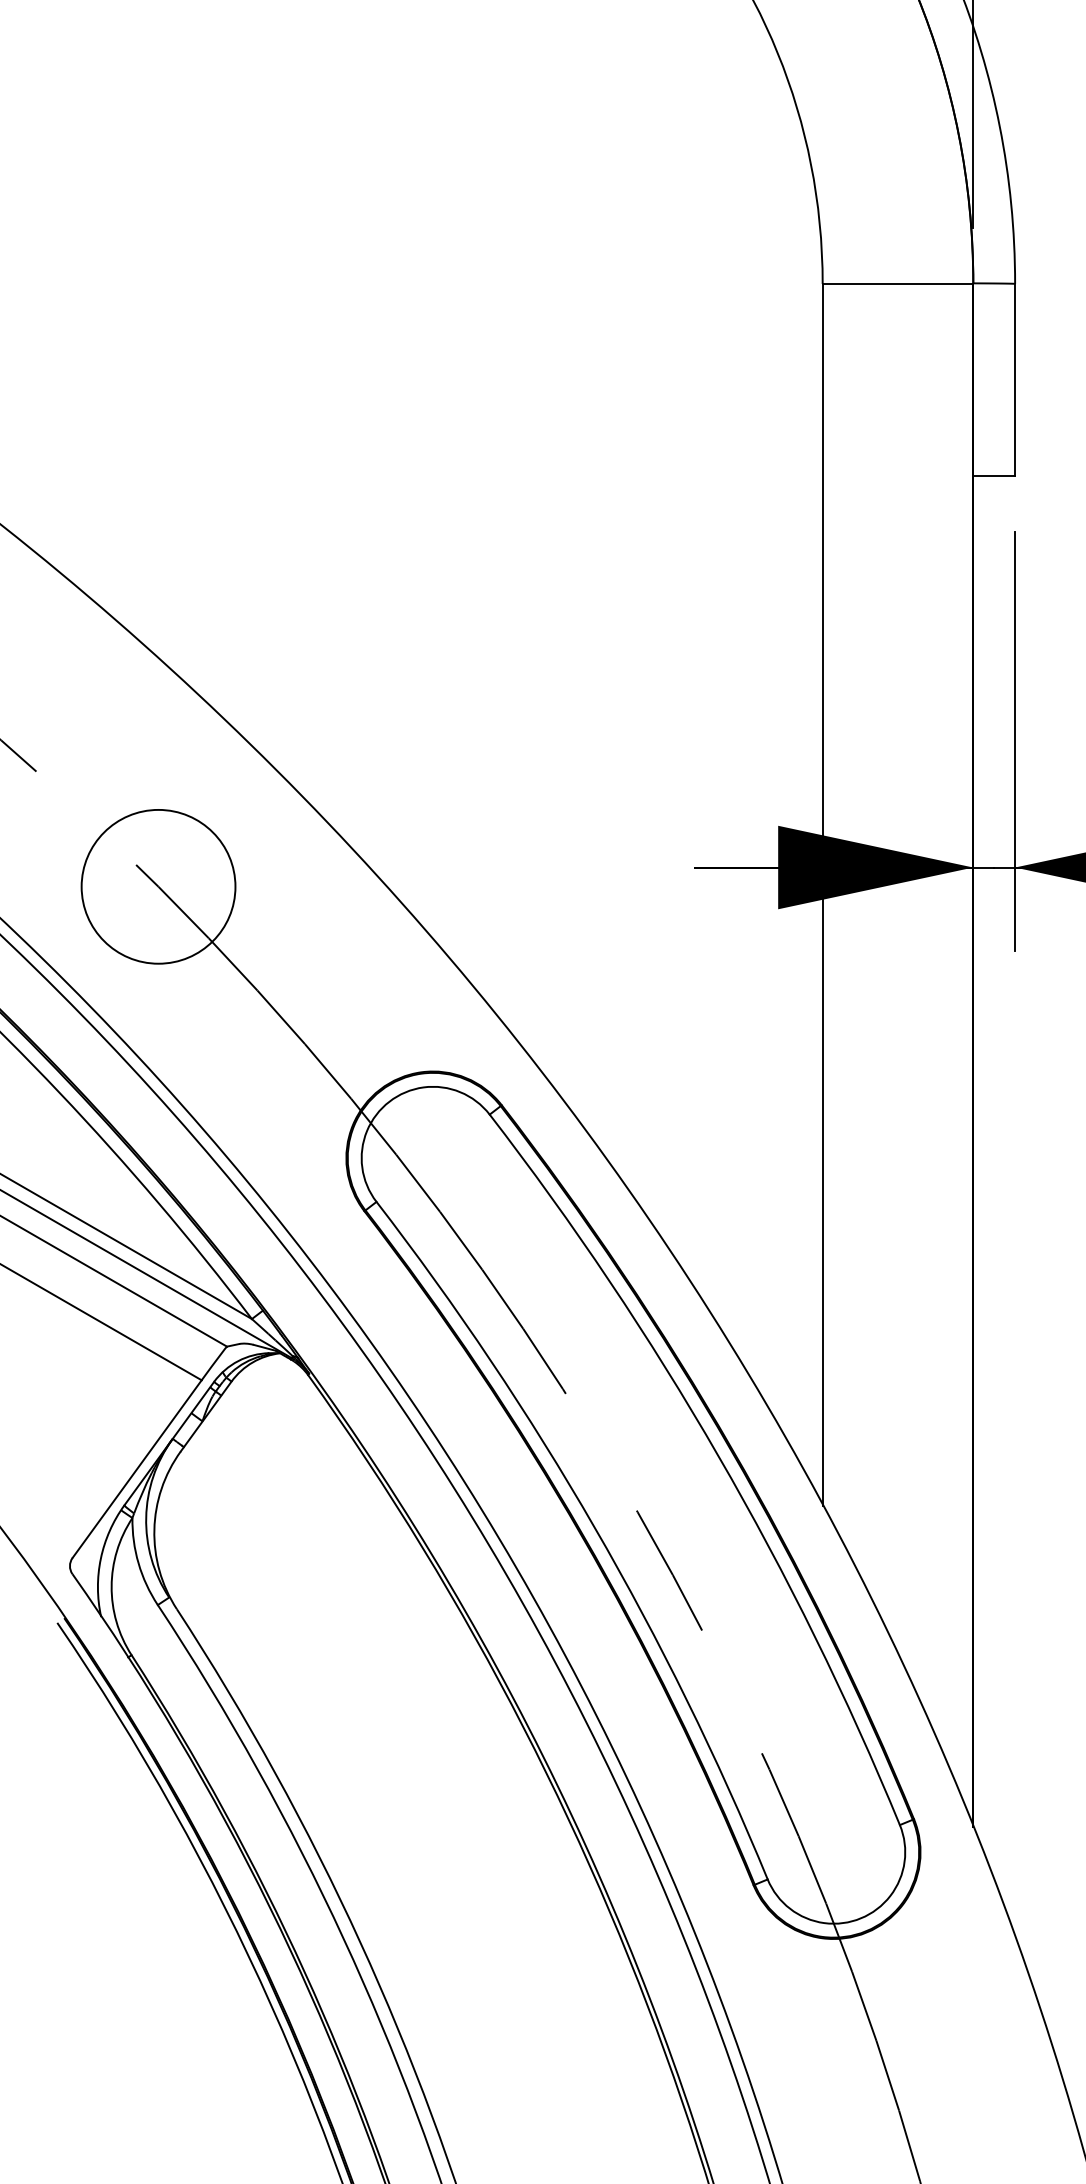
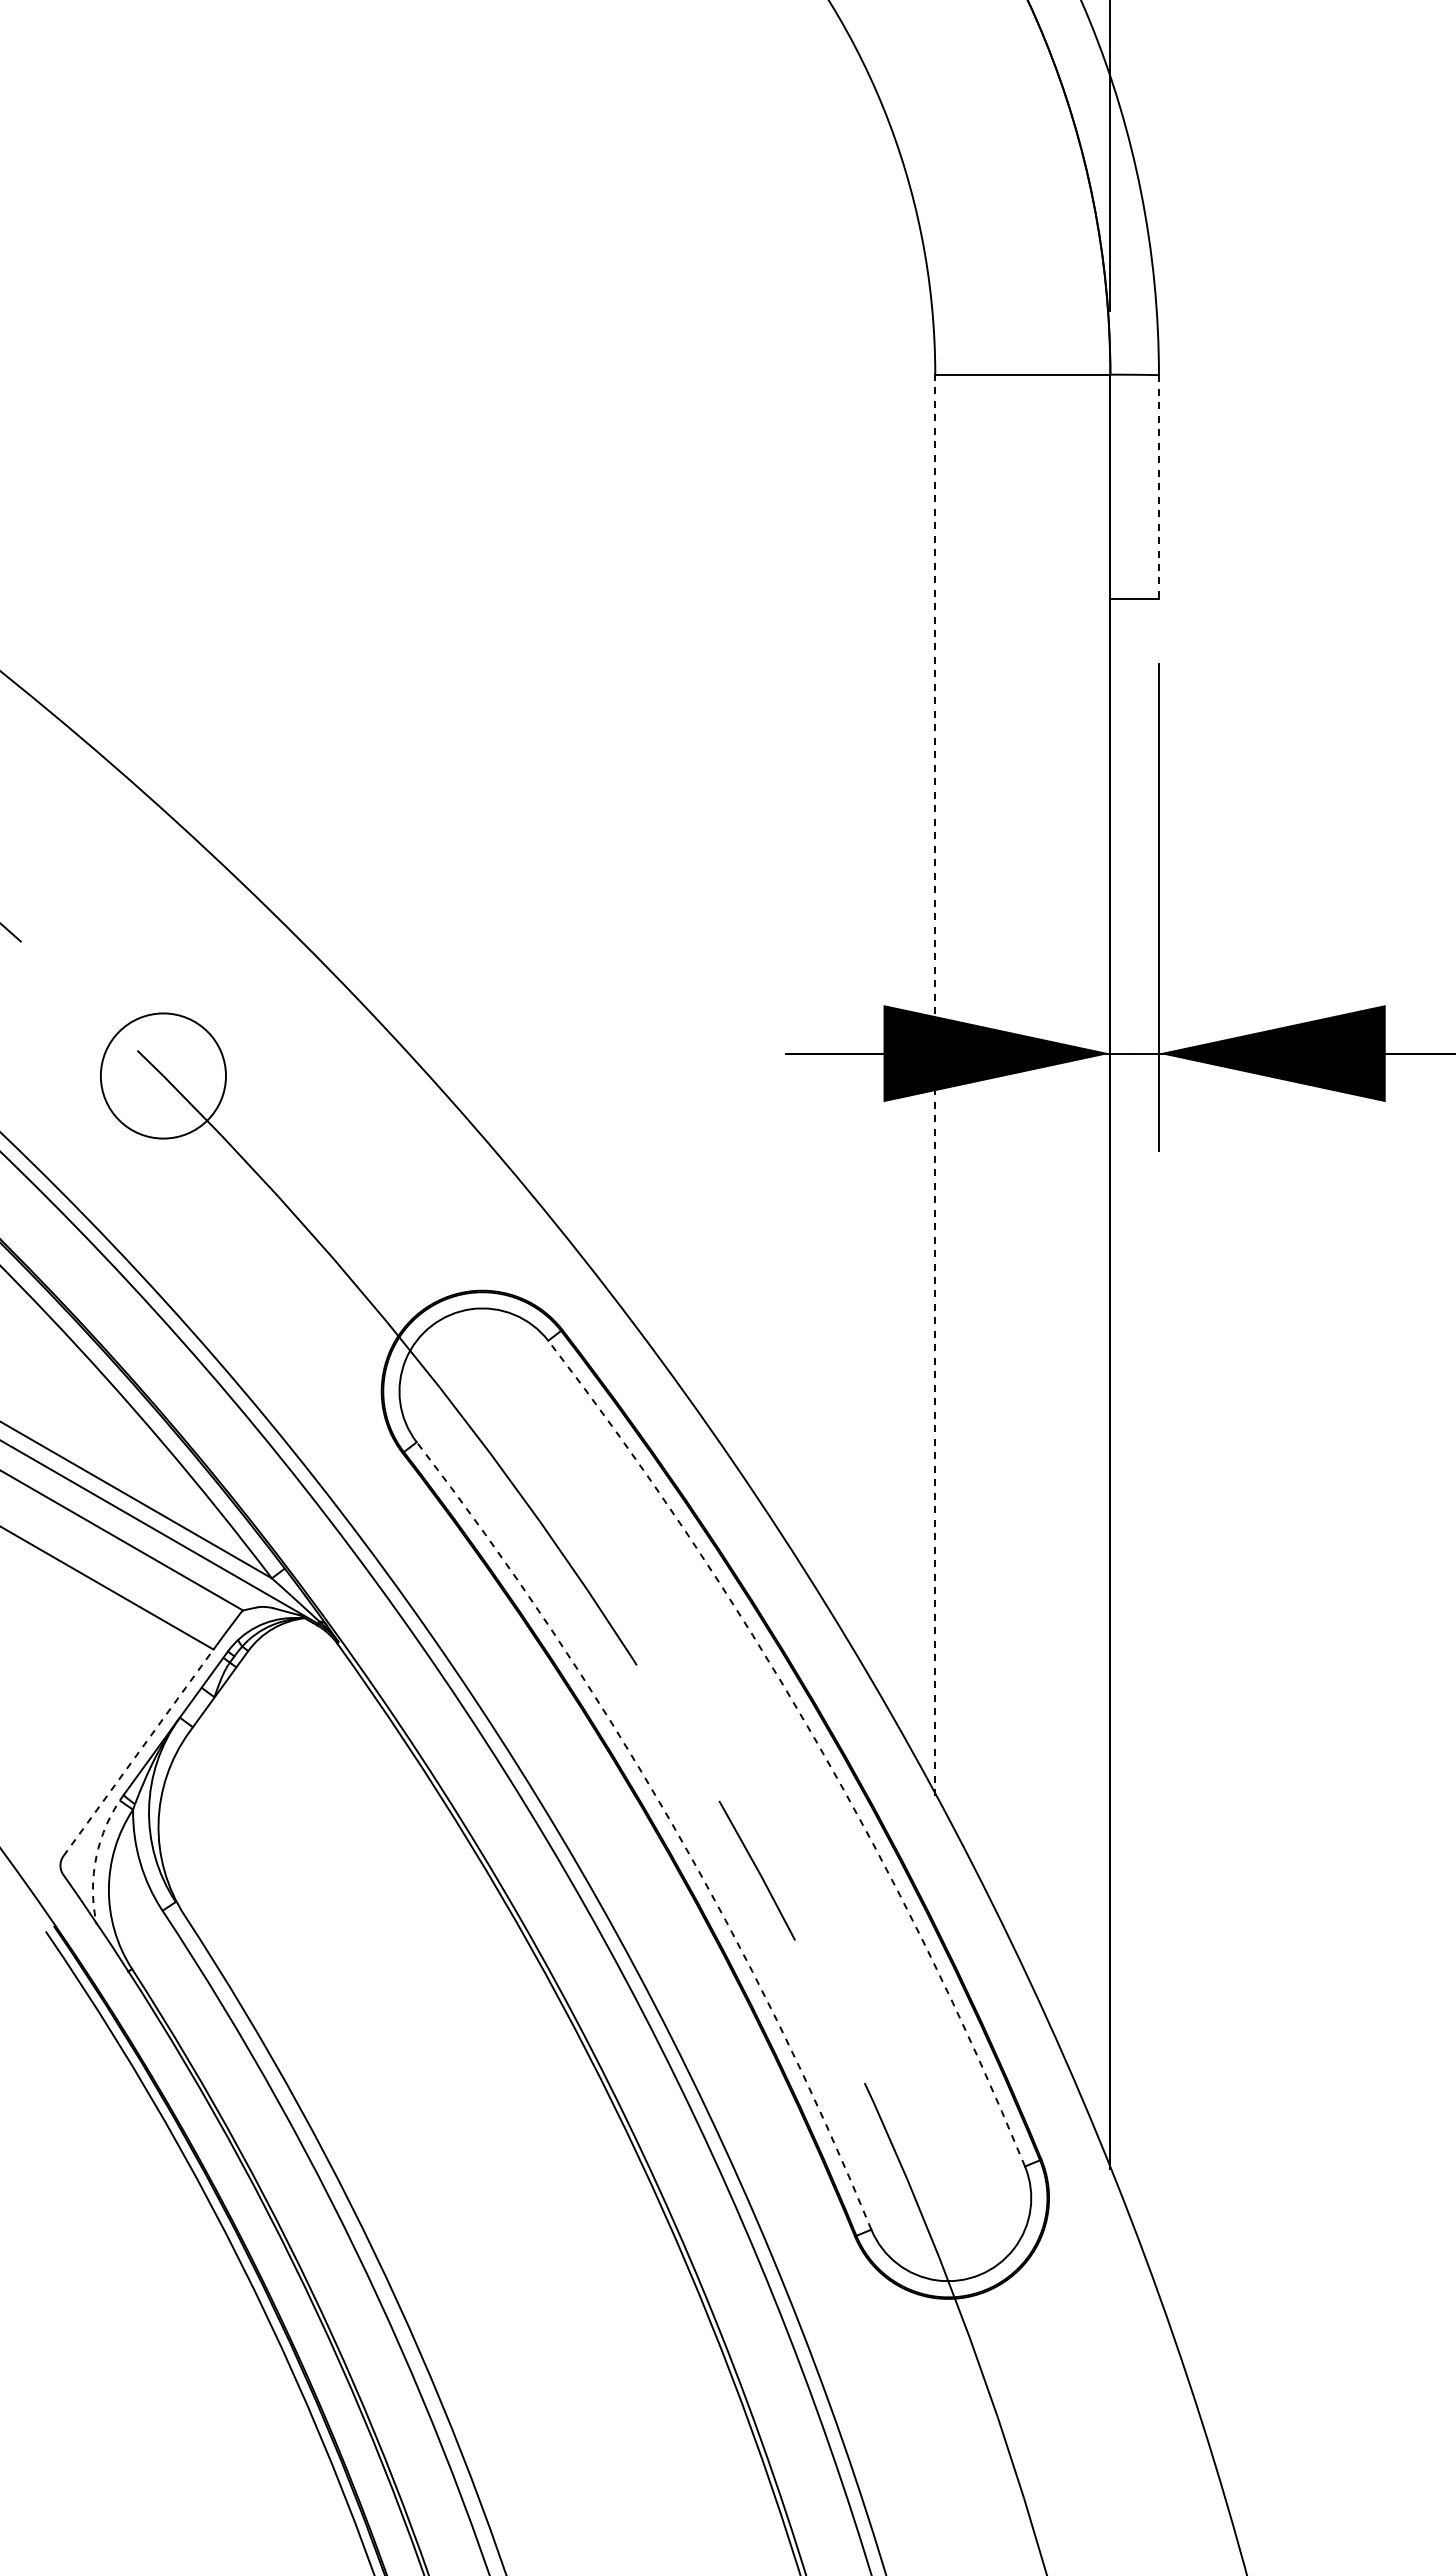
line: (1014, 380) -> (1158, 487), solid -> dashed
circle: (158, 886) -> (163, 1075), size x0.7
line: (822, 894) -> (935, 1085), solid -> dashed
arc: (718, 1455) -> (814, 1737), solid -> dashed
line: (137, 1468) -> (138, 1752), solid -> dashed
arc: (594, 1527) -> (670, 1820), solid -> dashed
arc: (100, 1558) -> (96, 1856), solid -> dashed

